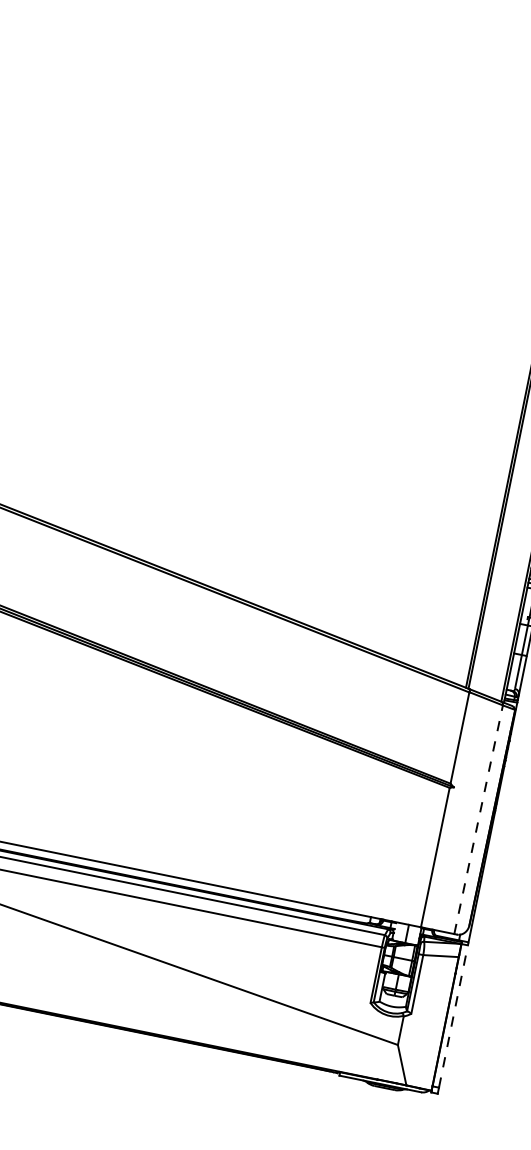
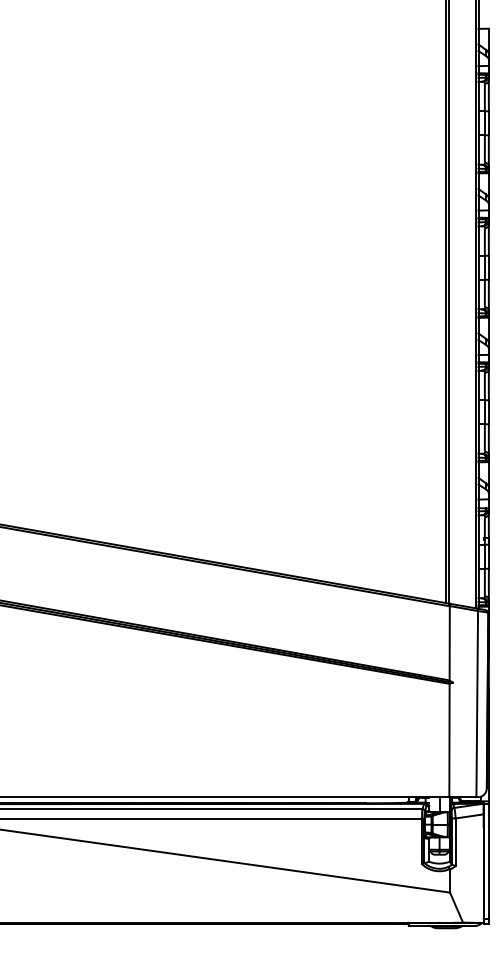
line: (479, 819) -> (477, 703), dashed -> solid
line: (453, 1016) -> (488, 861), dashed -> solid

